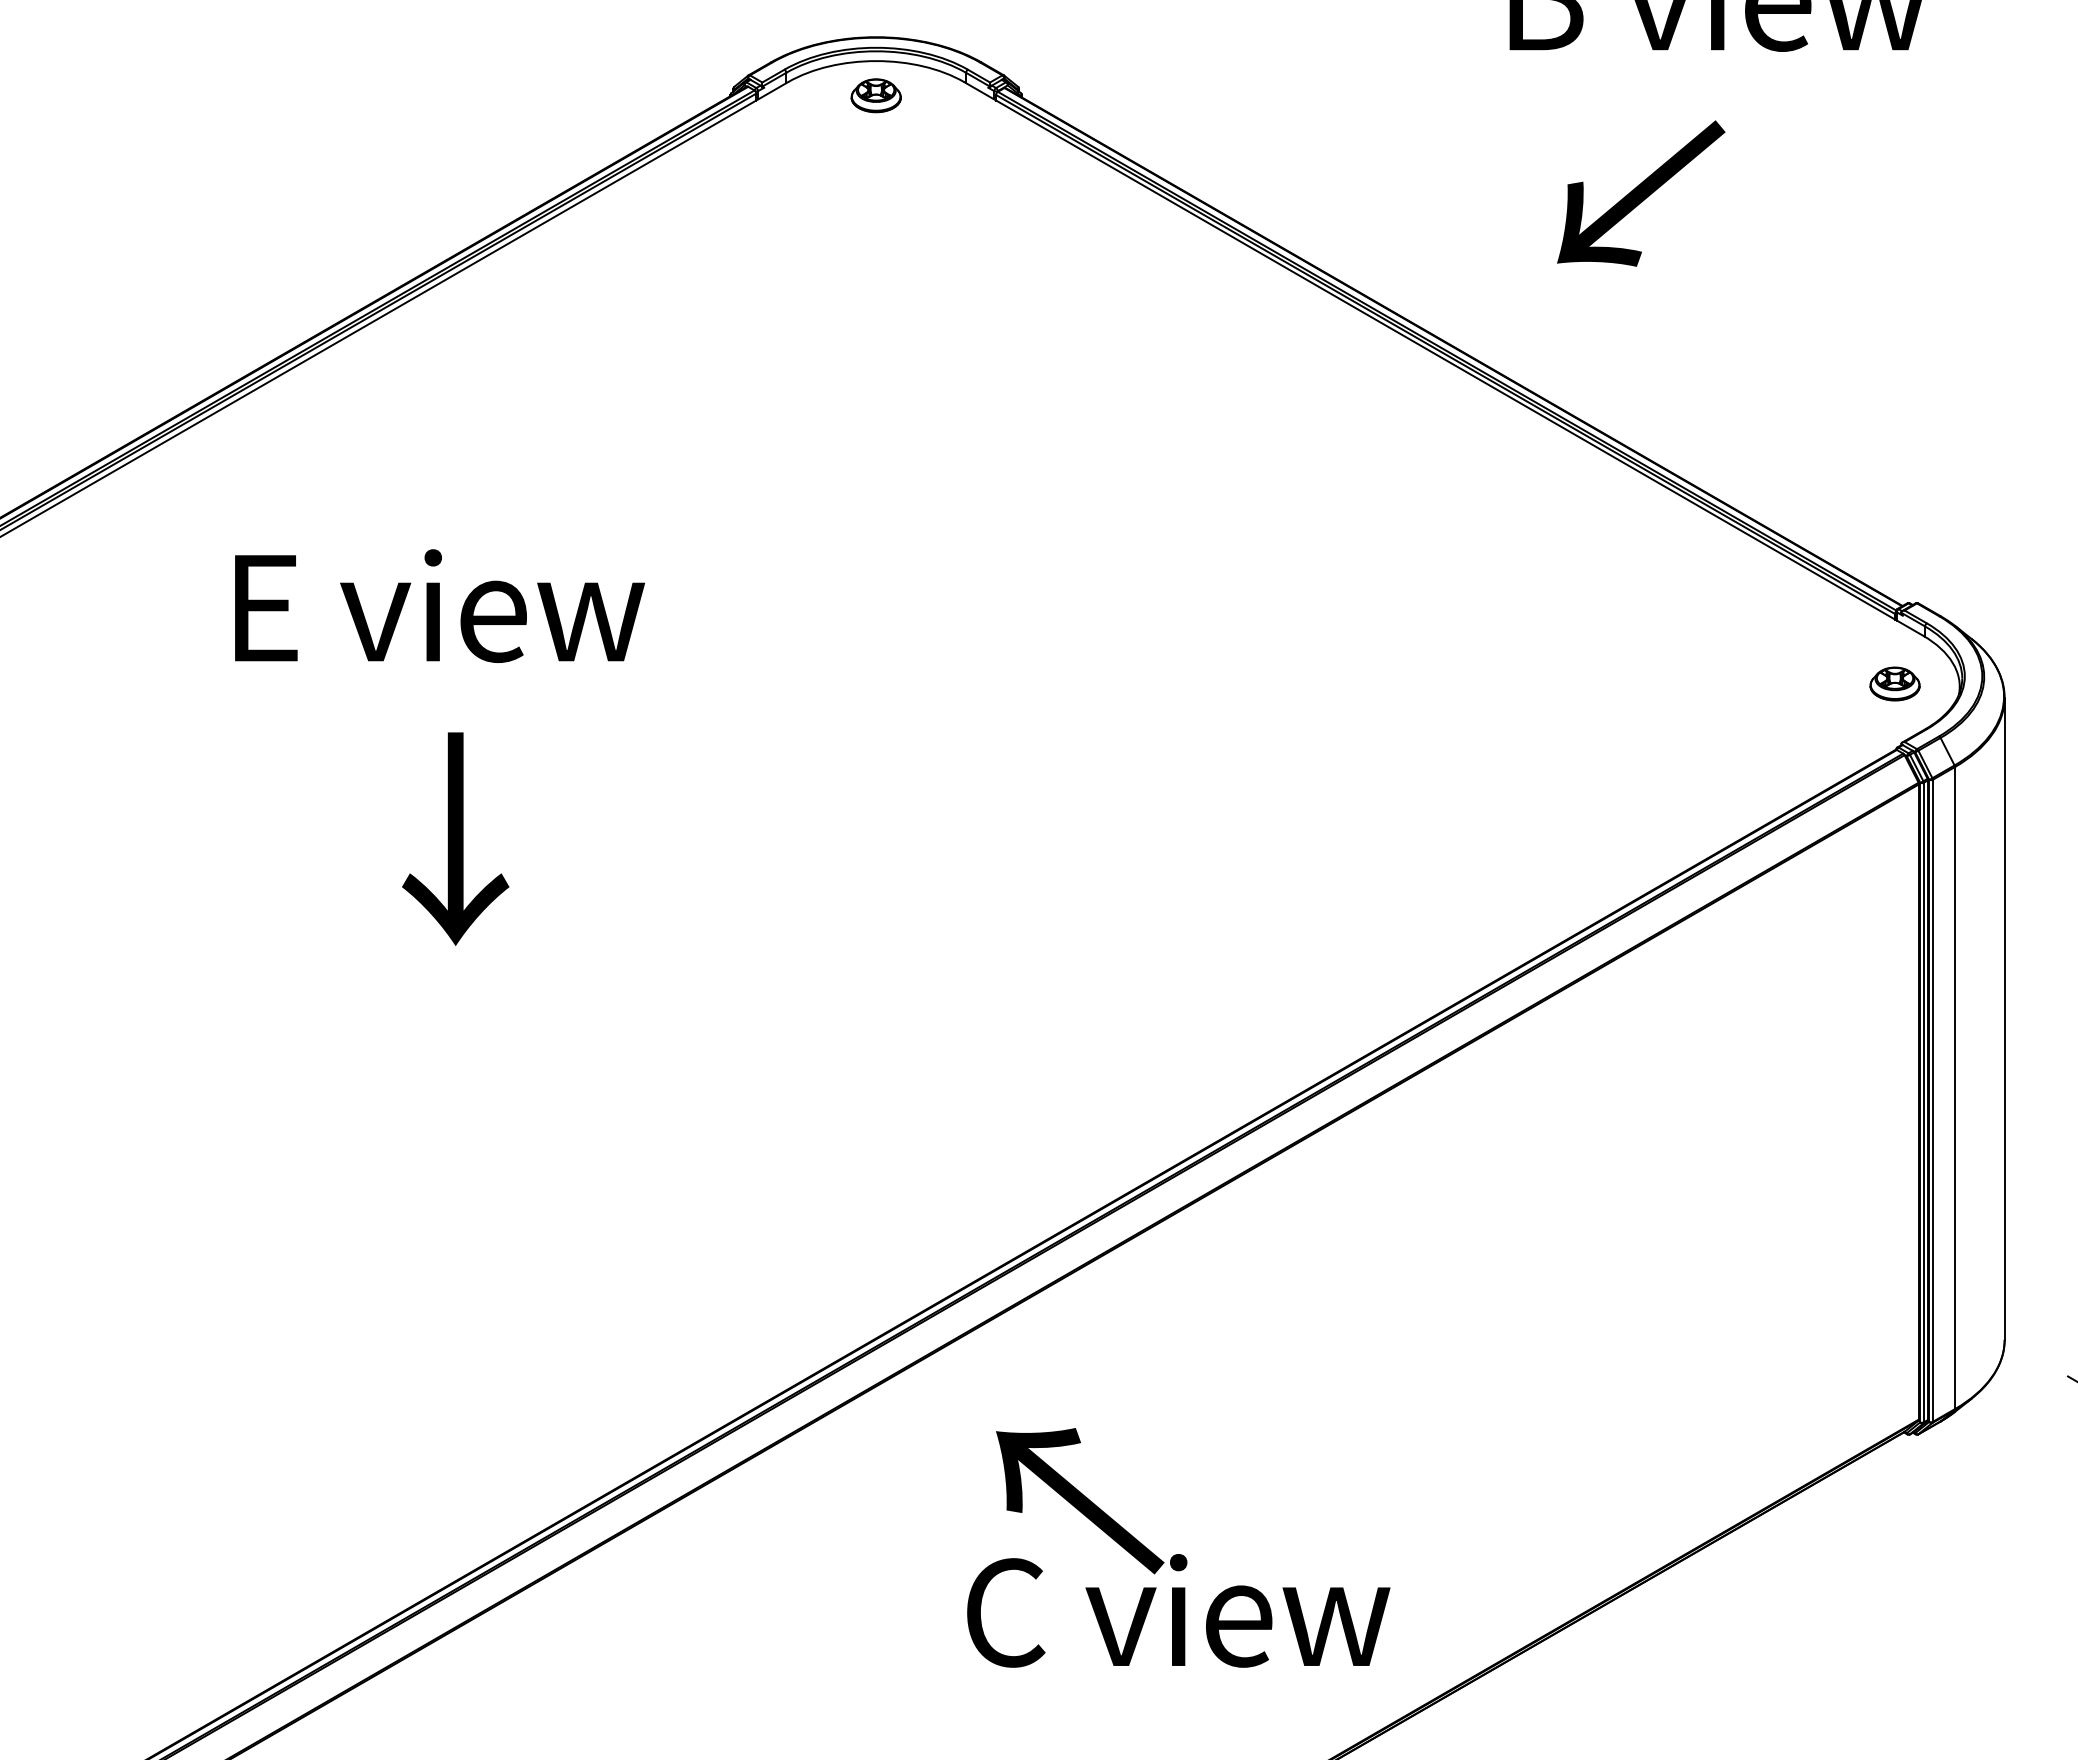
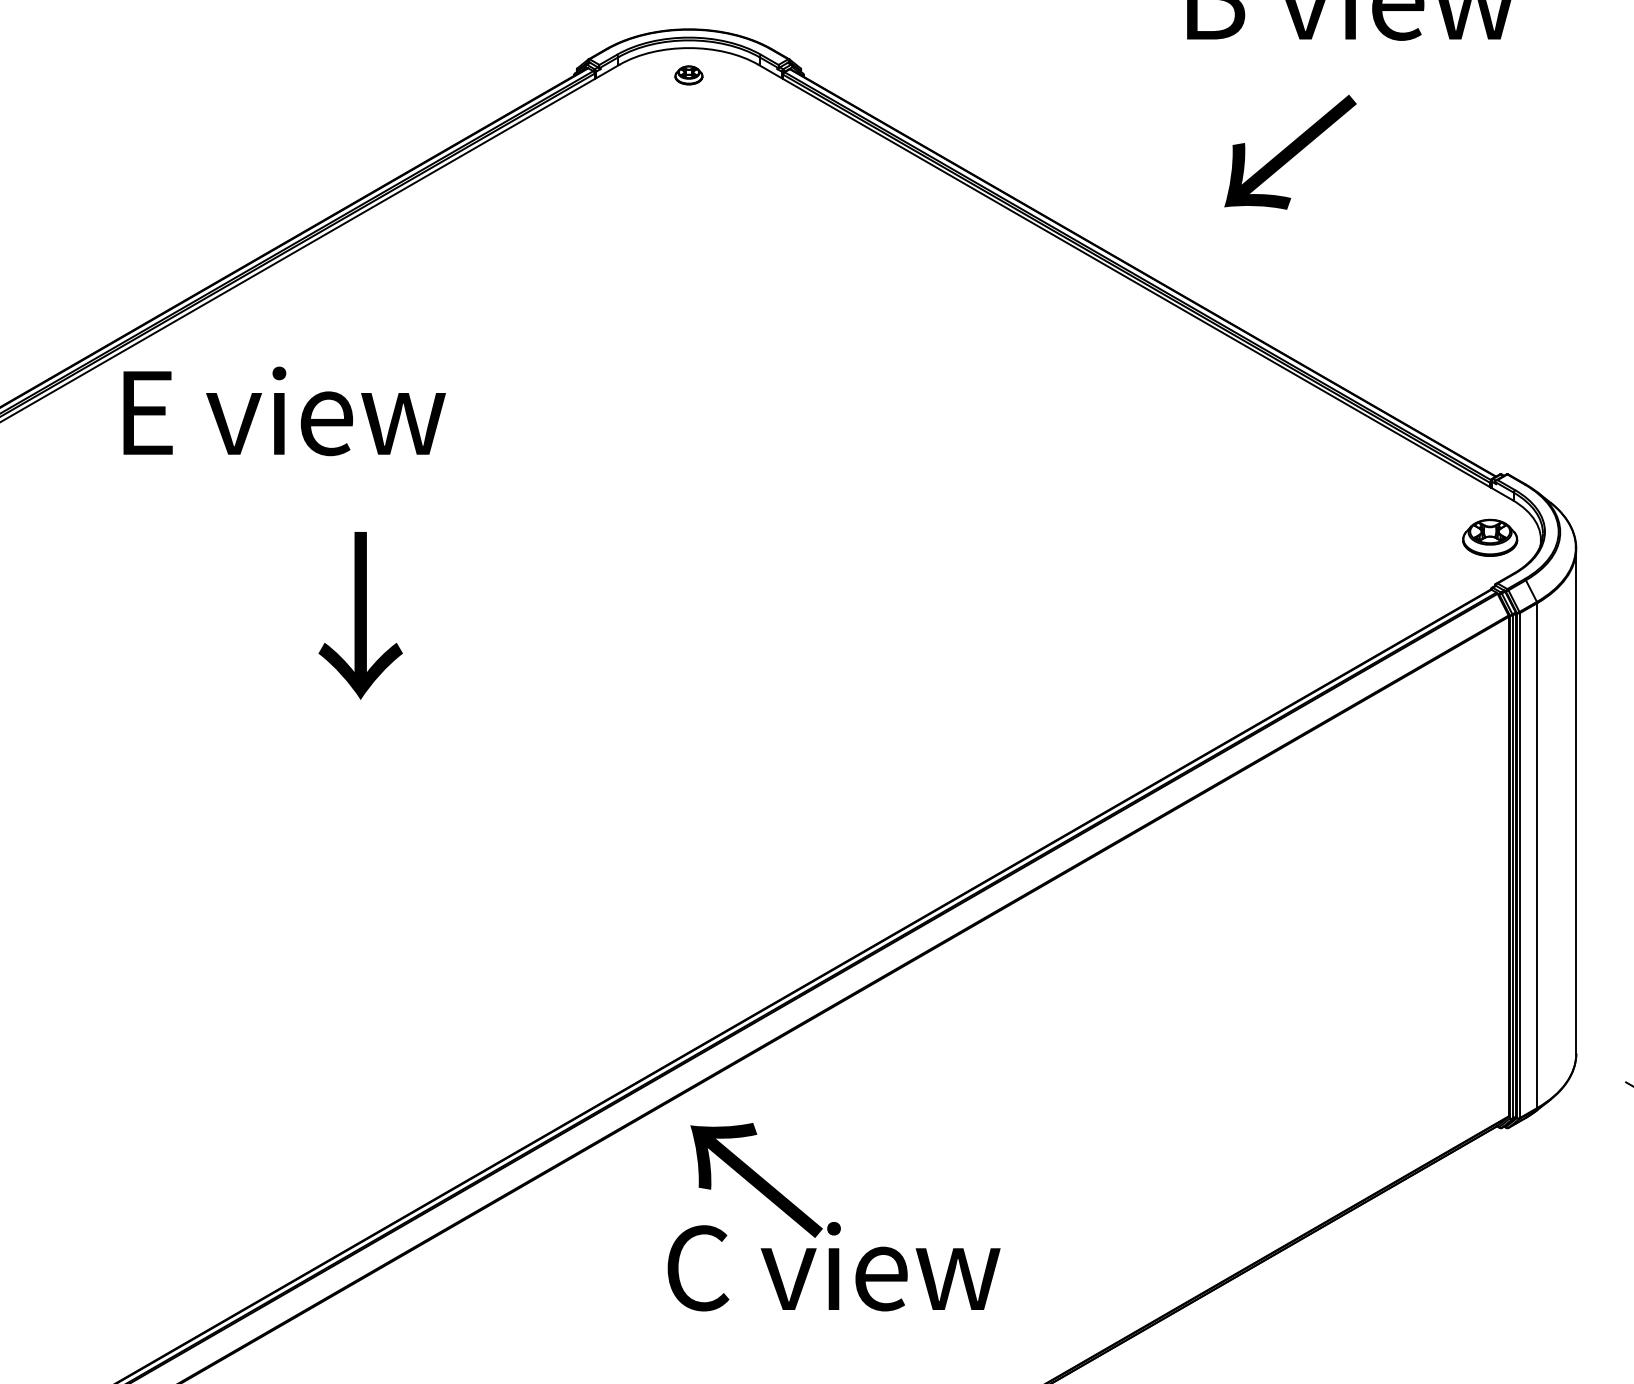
part: (875, 95) -> (688, 75), size x0.7
text: (439, 605) -> (284, 410), moved
part: (1894, 683) -> (1489, 537), size x1.4
text: (455, 838) -> (360, 615), moved
text: (1178, 1547) -> (833, 1216), moved

